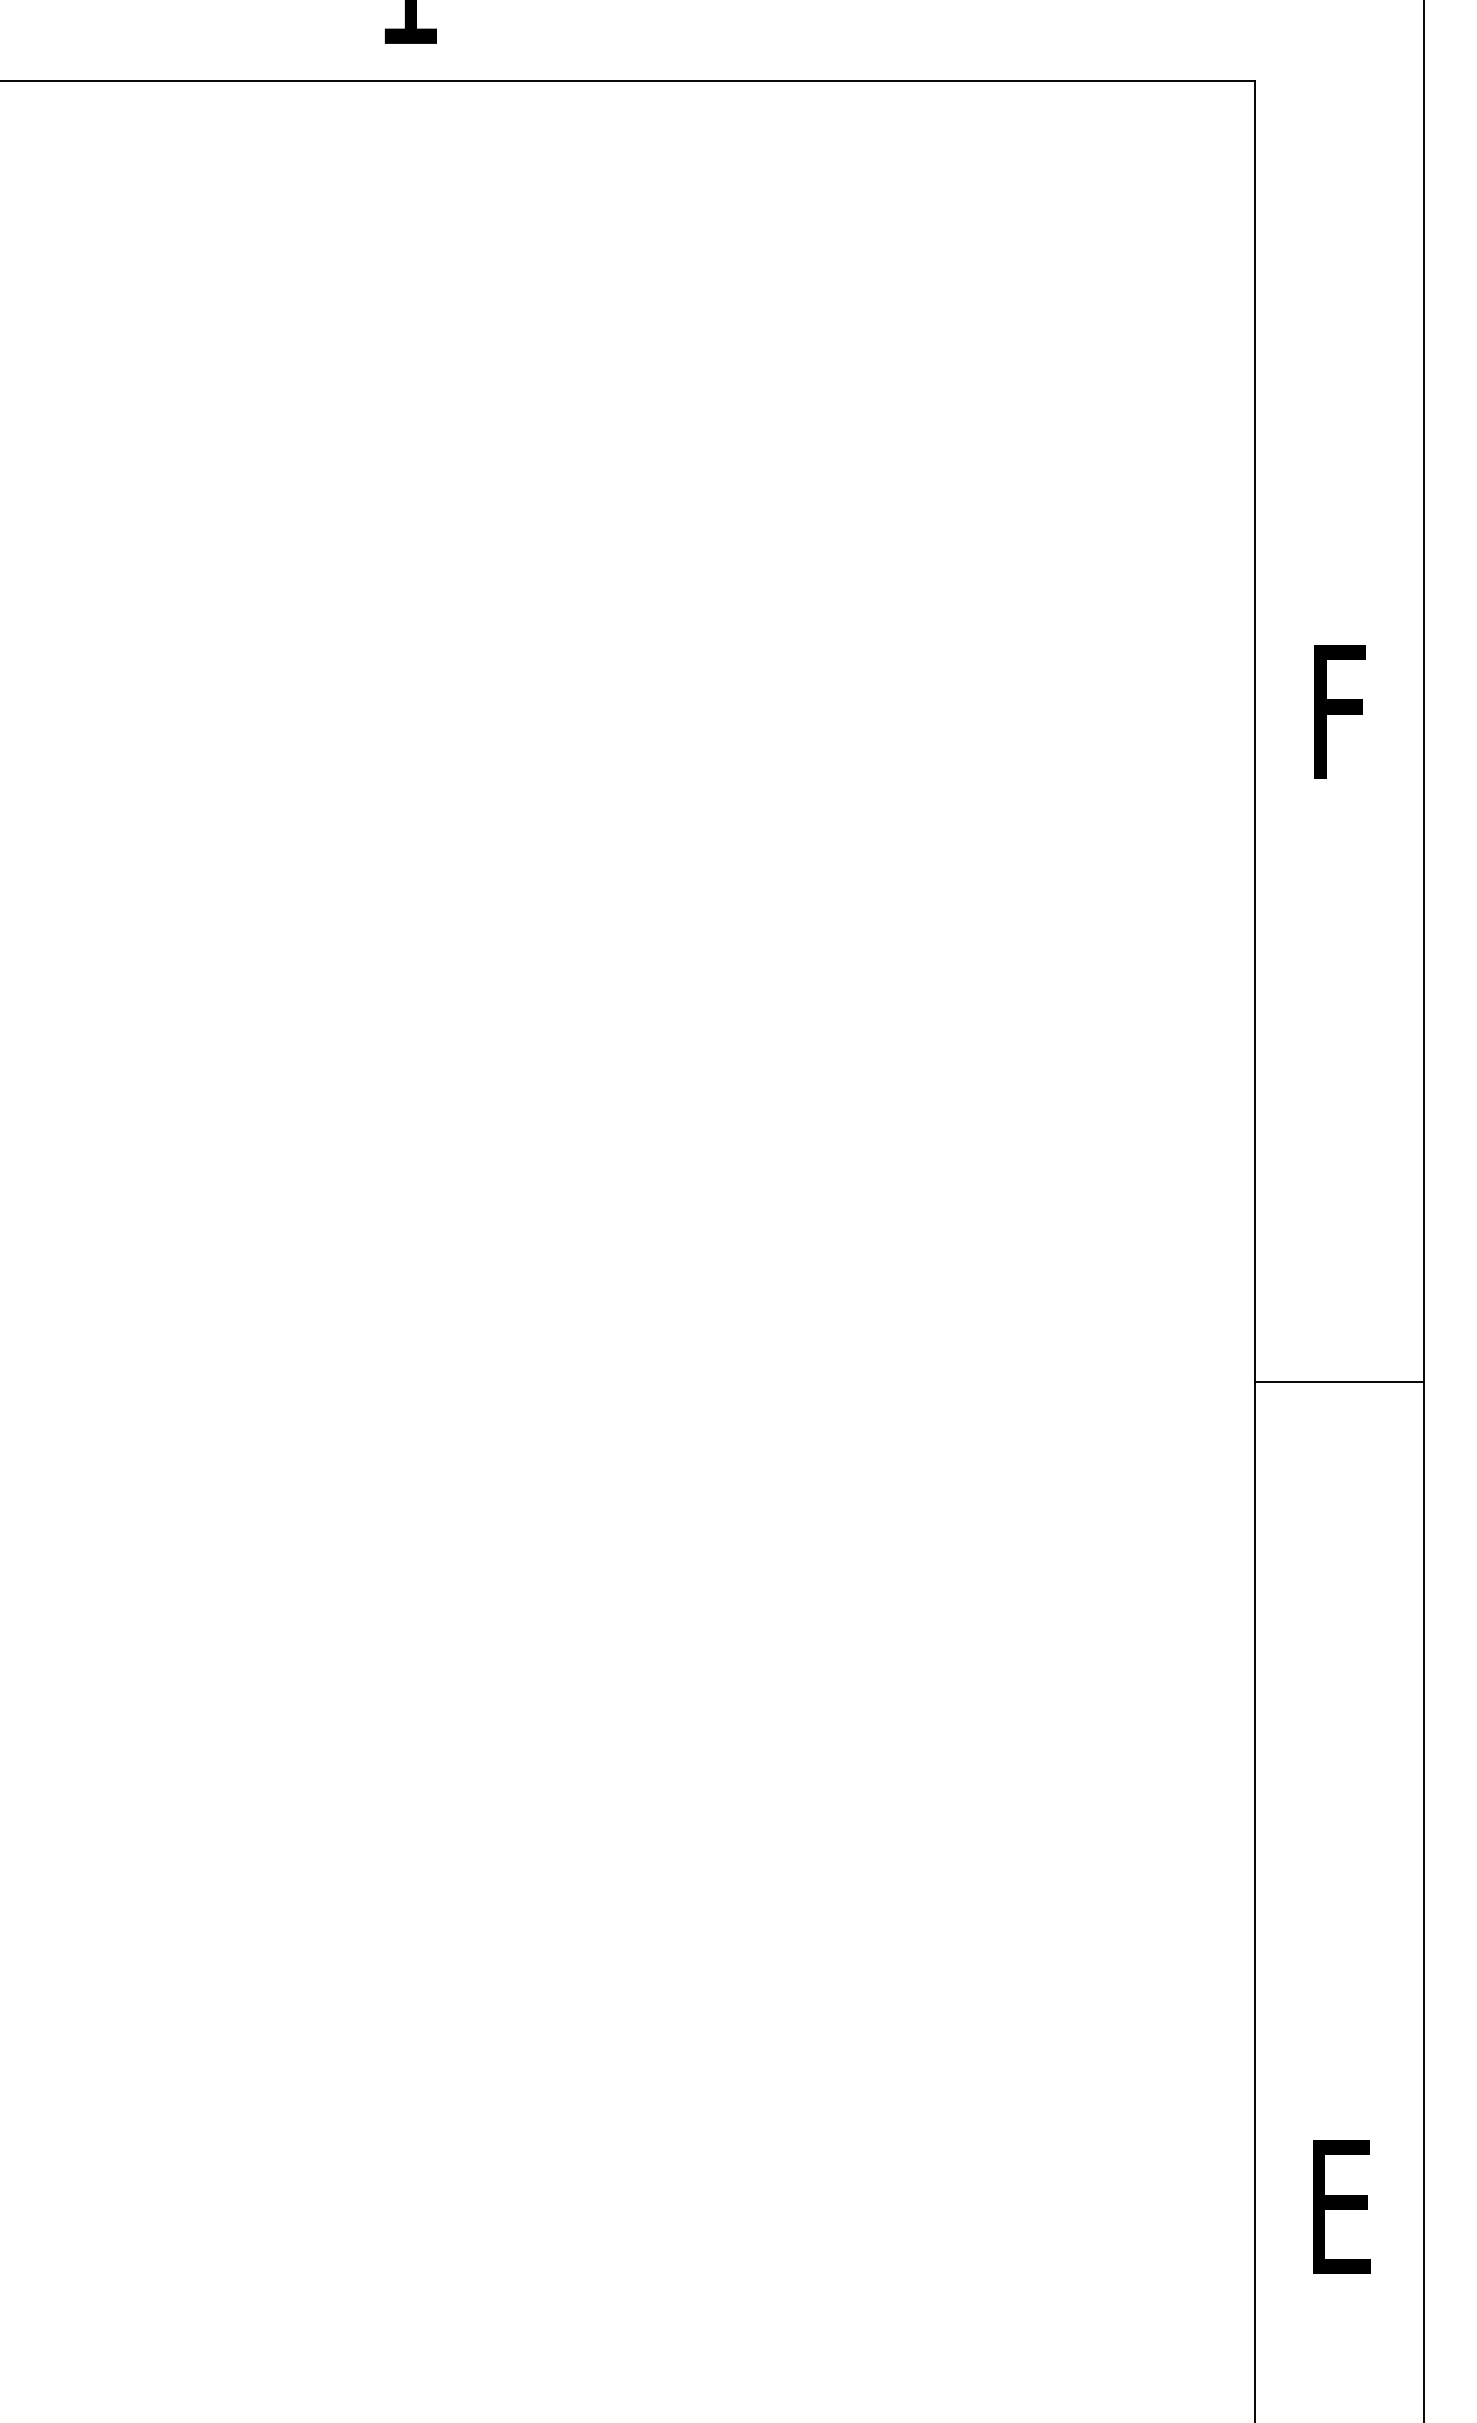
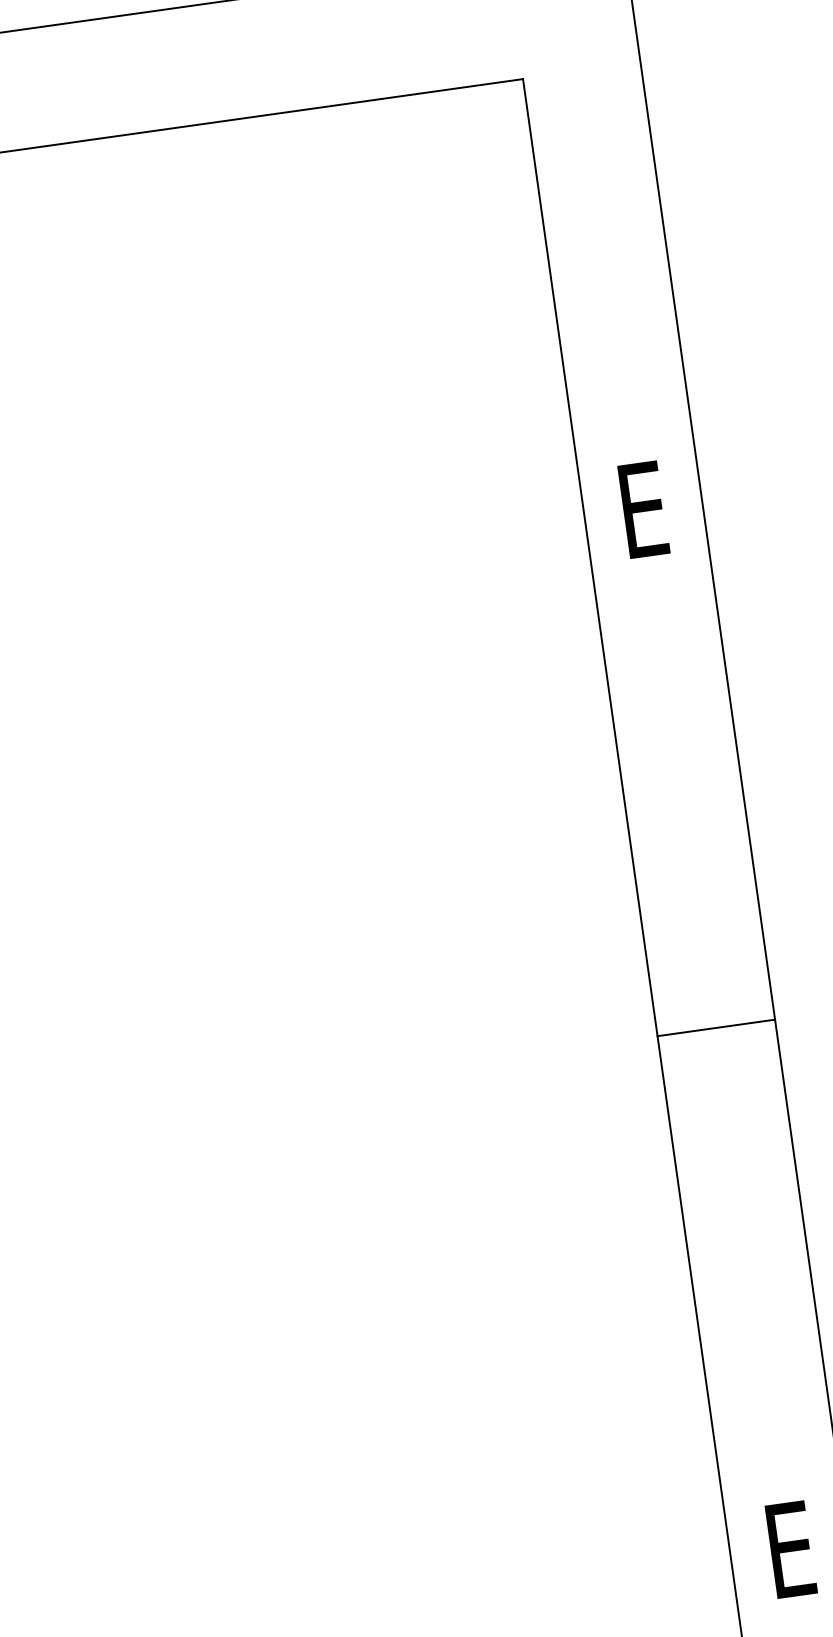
text: (1339, 711) -> (643, 509), F -> E
line: (1338, 1381) -> (715, 1027), moved

